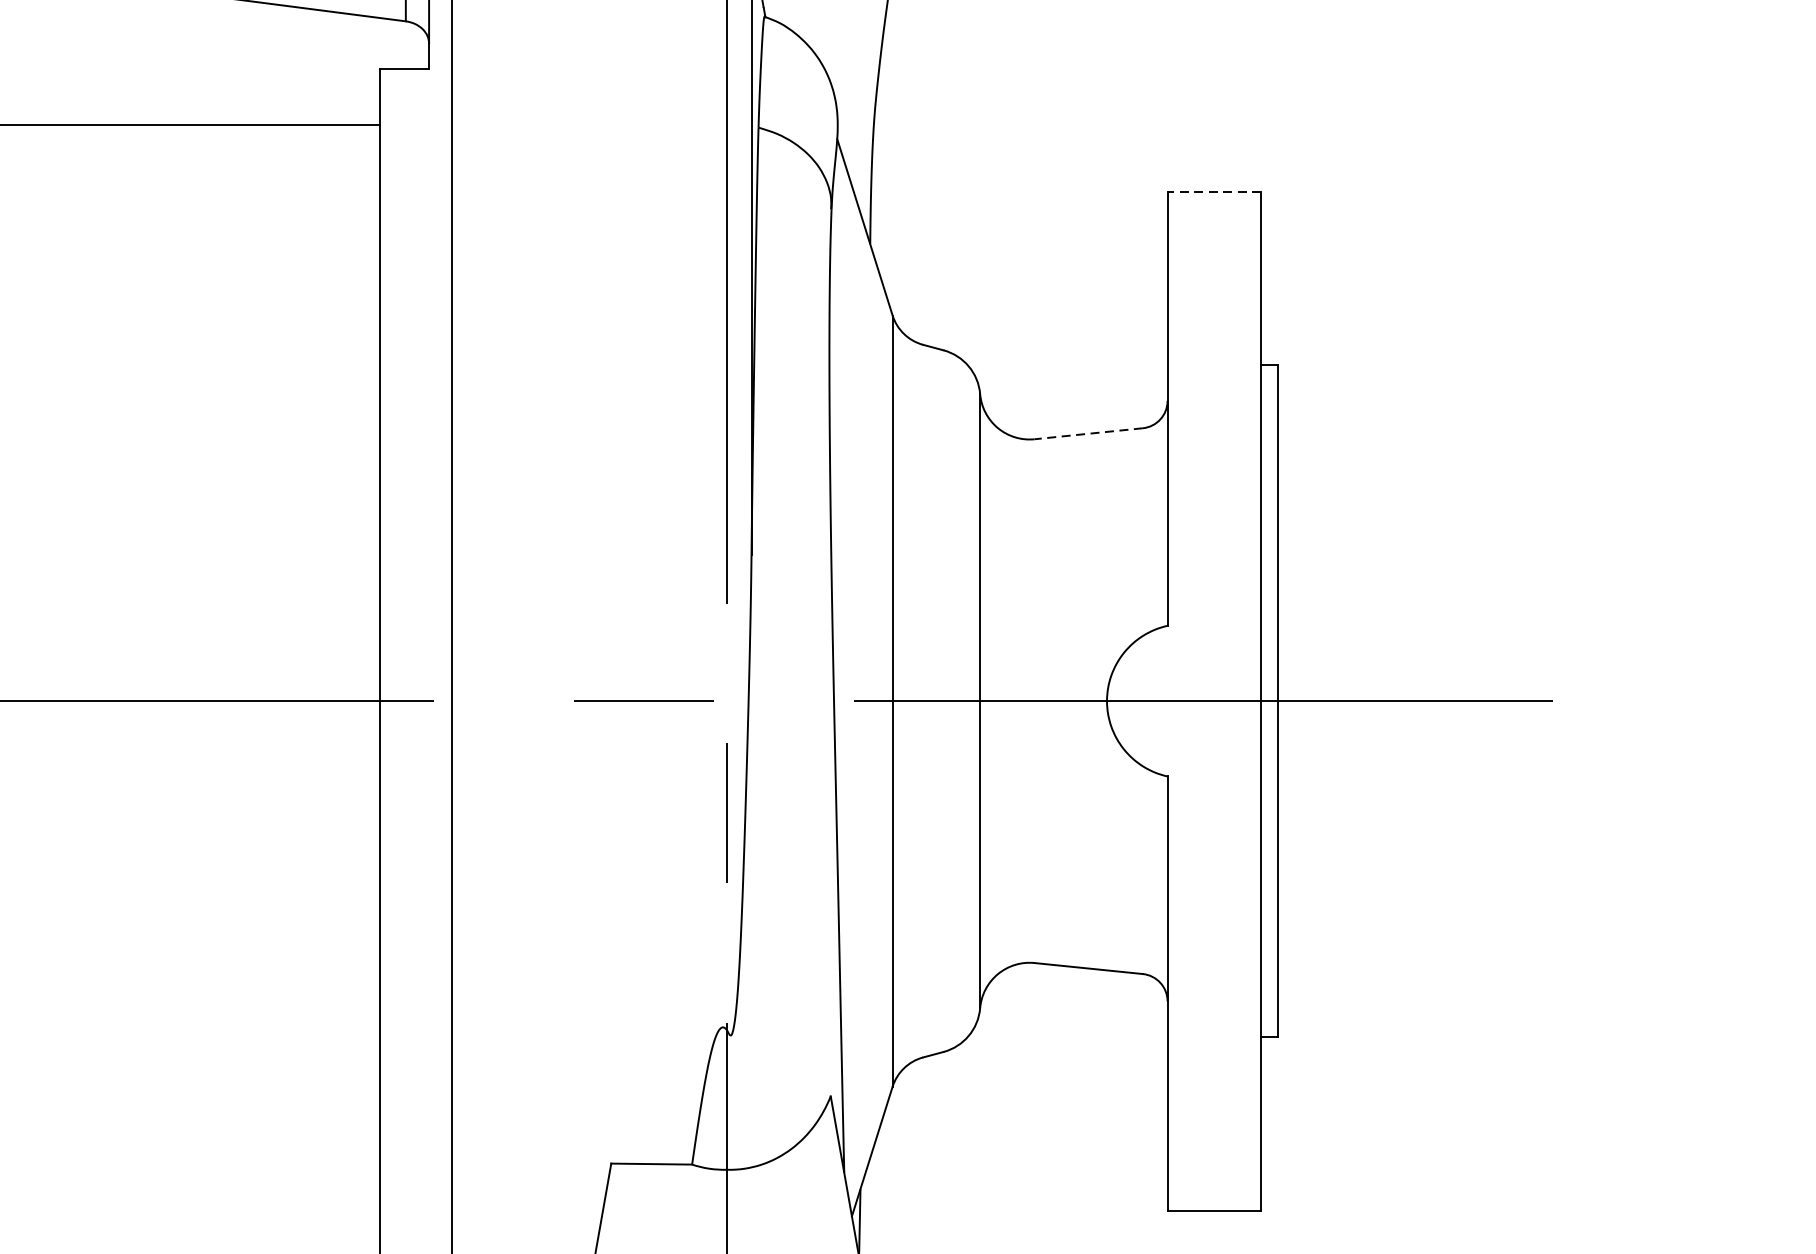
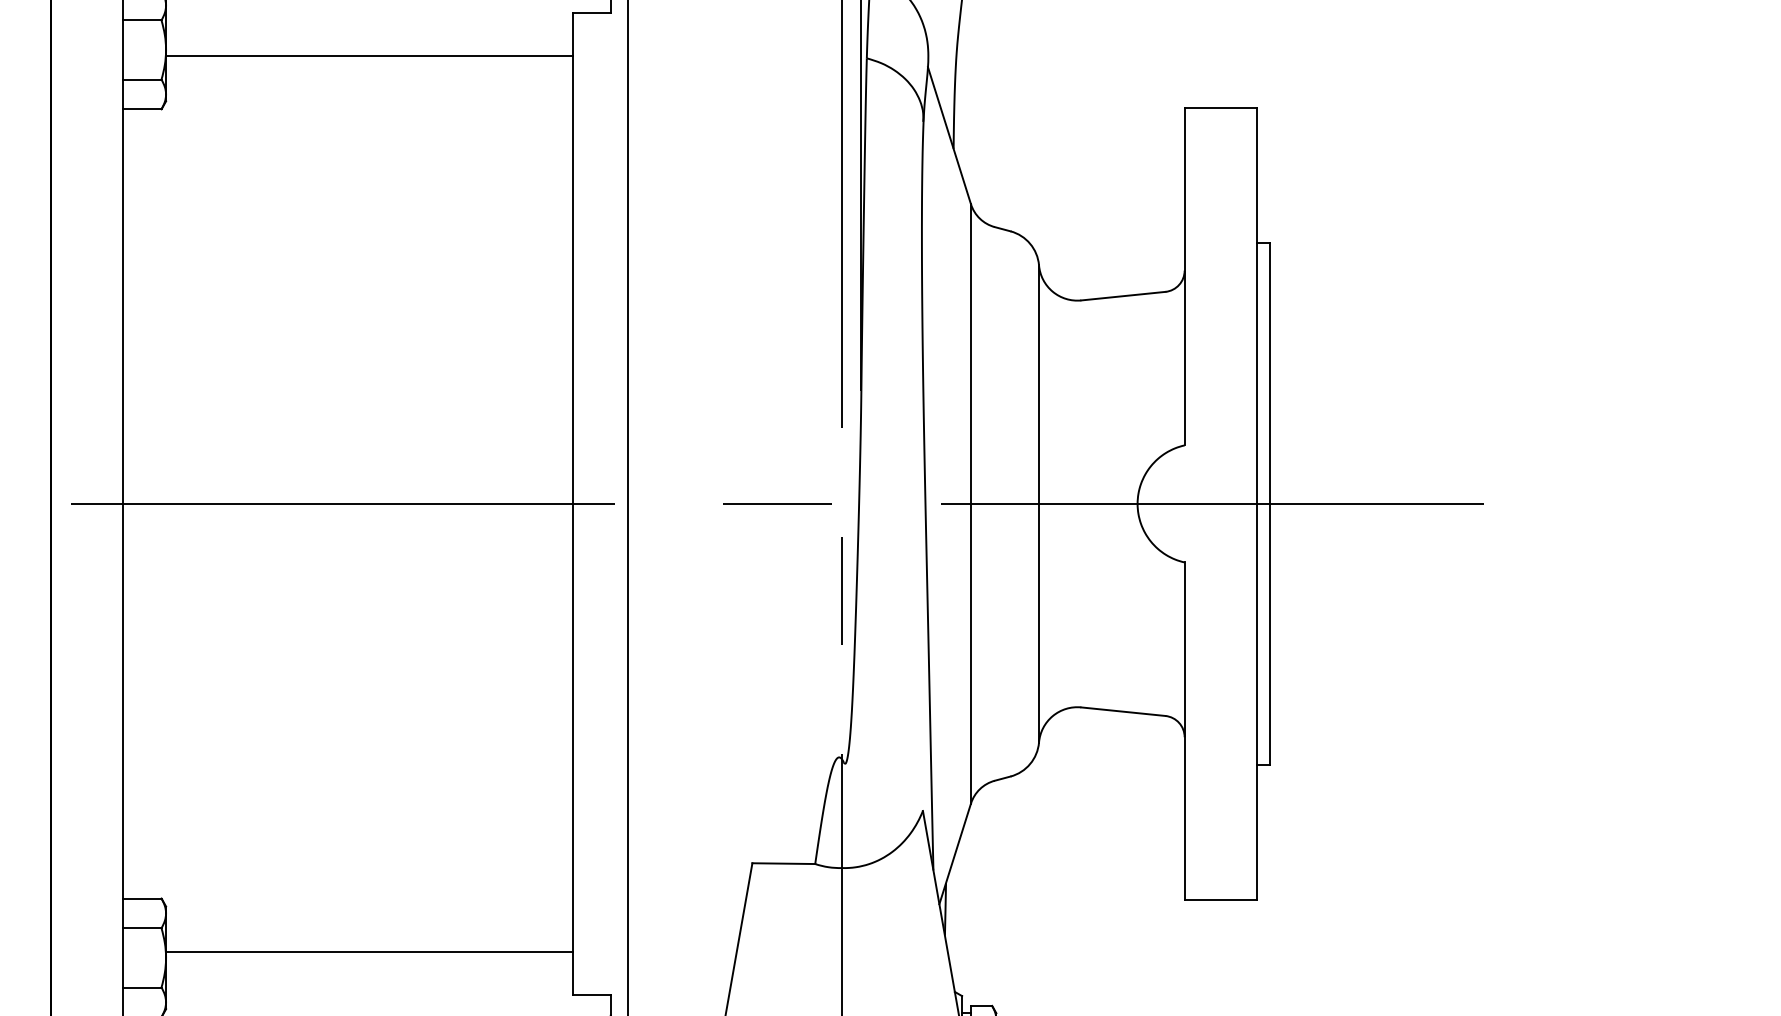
line: (1213, 192) -> (1220, 108), dashed -> solid
line: (1087, 434) -> (1122, 296), dashed -> solid

